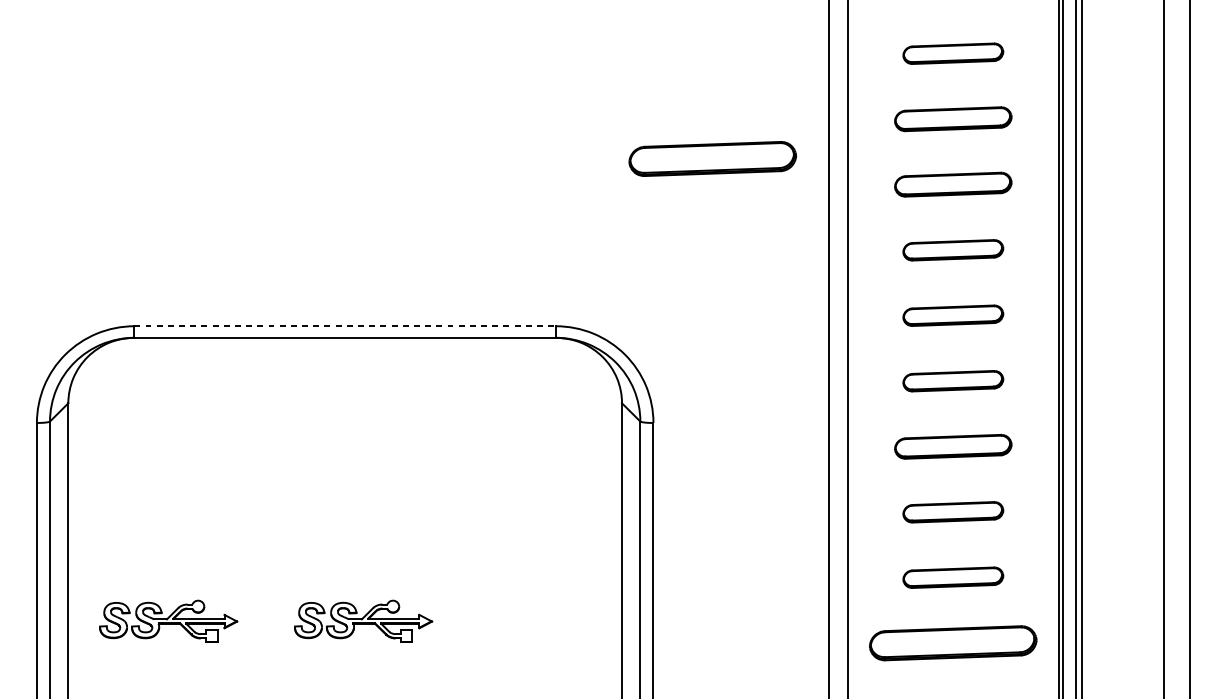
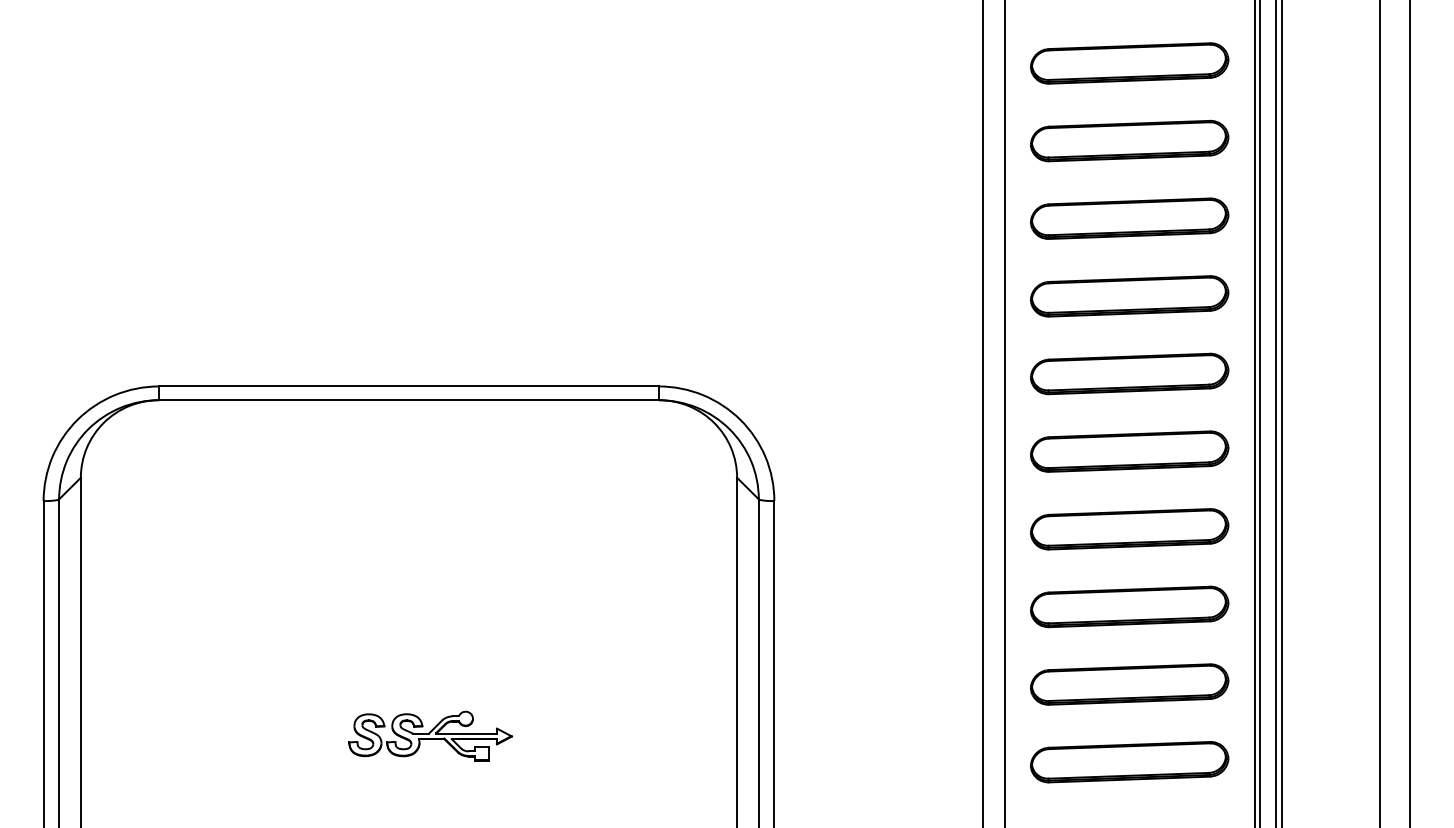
part: (953, 53) -> (1129, 63), size x1.67
part: (953, 118) -> (1129, 140), size x1.43
part: (712, 159) -> (844, 188), removed
part: (953, 184) -> (1129, 218), size x1.43
part: (953, 250) -> (1129, 296), size x1.67
part: (953, 315) -> (1129, 373), size x1.67
line: (344, 326) -> (408, 386), dashed -> solid
part: (953, 381) -> (1129, 451), size x1.67
part: (953, 446) -> (1129, 529), size x1.43
part: (953, 511) -> (1129, 606), size x1.67
part: (953, 577) -> (1129, 684), size x1.67
part: (168, 620) -> (199, 735), removed

